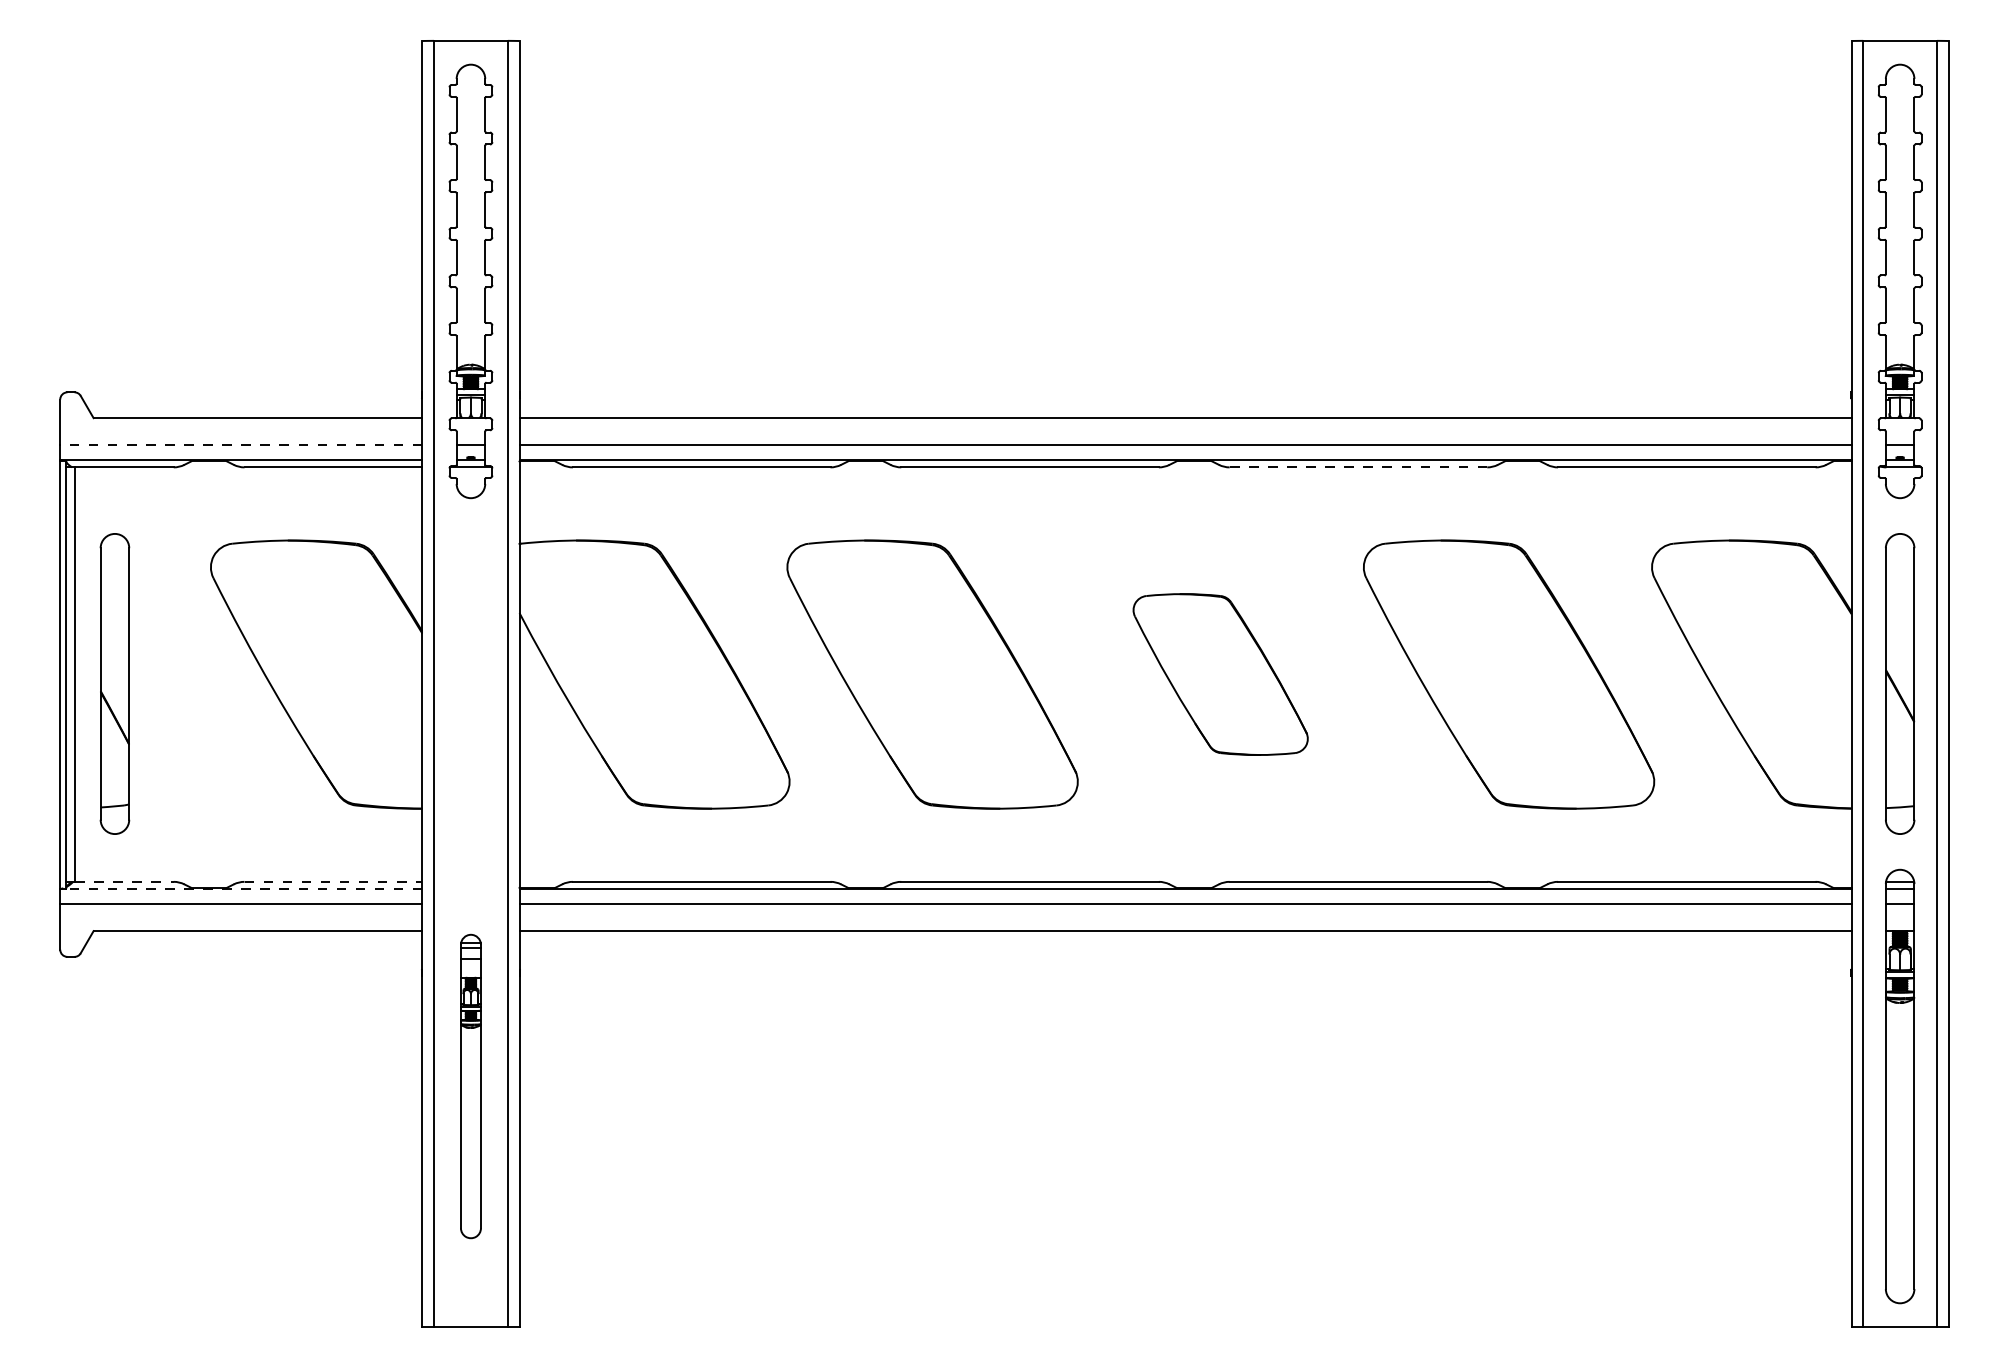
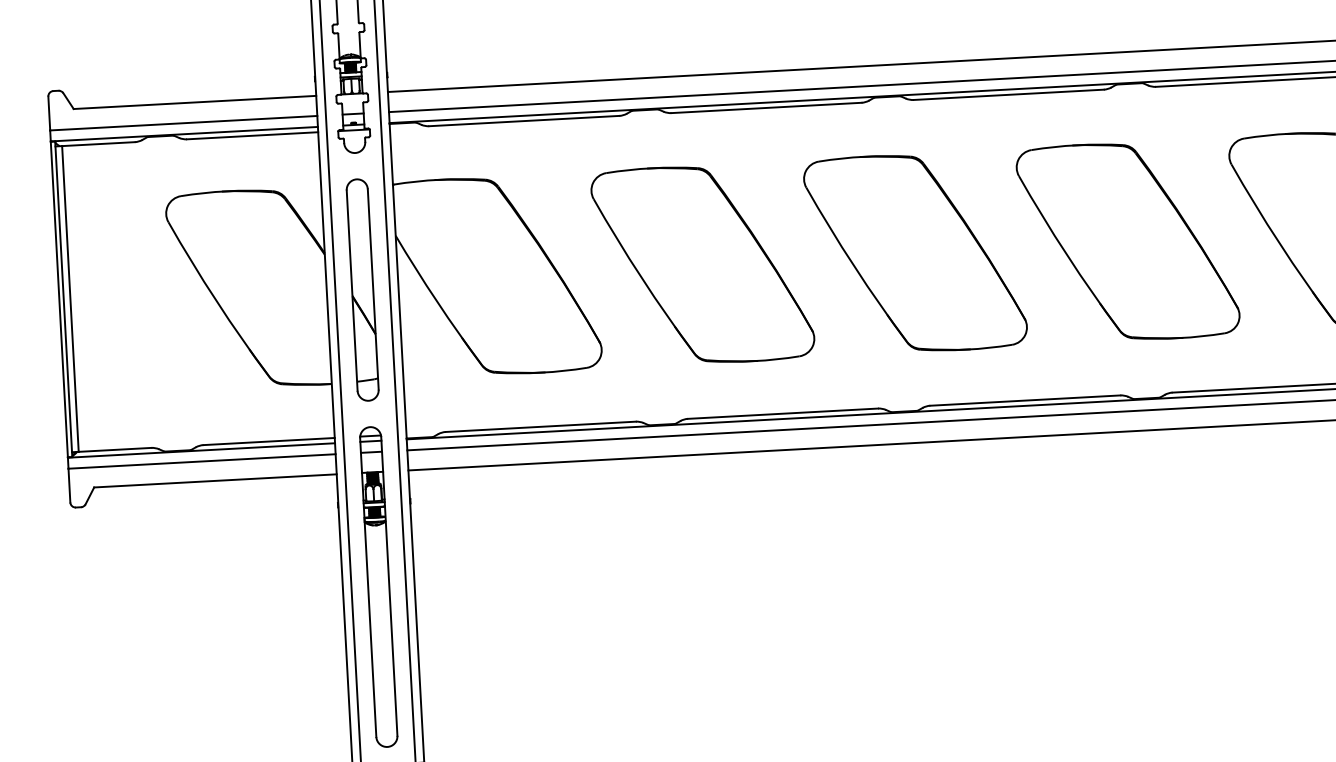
line: (240, 445) -> (183, 123), dashed -> solid
line: (1358, 467) -> (1008, 94), dashed -> solid
part: (1220, 674) -> (915, 253), size x1.67
part: (114, 683) -> (362, 289), moved
line: (125, 881) -> (115, 449), dashed -> solid
line: (333, 881) -> (269, 441), dashed -> solid
line: (240, 889) -> (200, 450), dashed -> solid
part: (470, 1086) -> (378, 587), size x1.43

